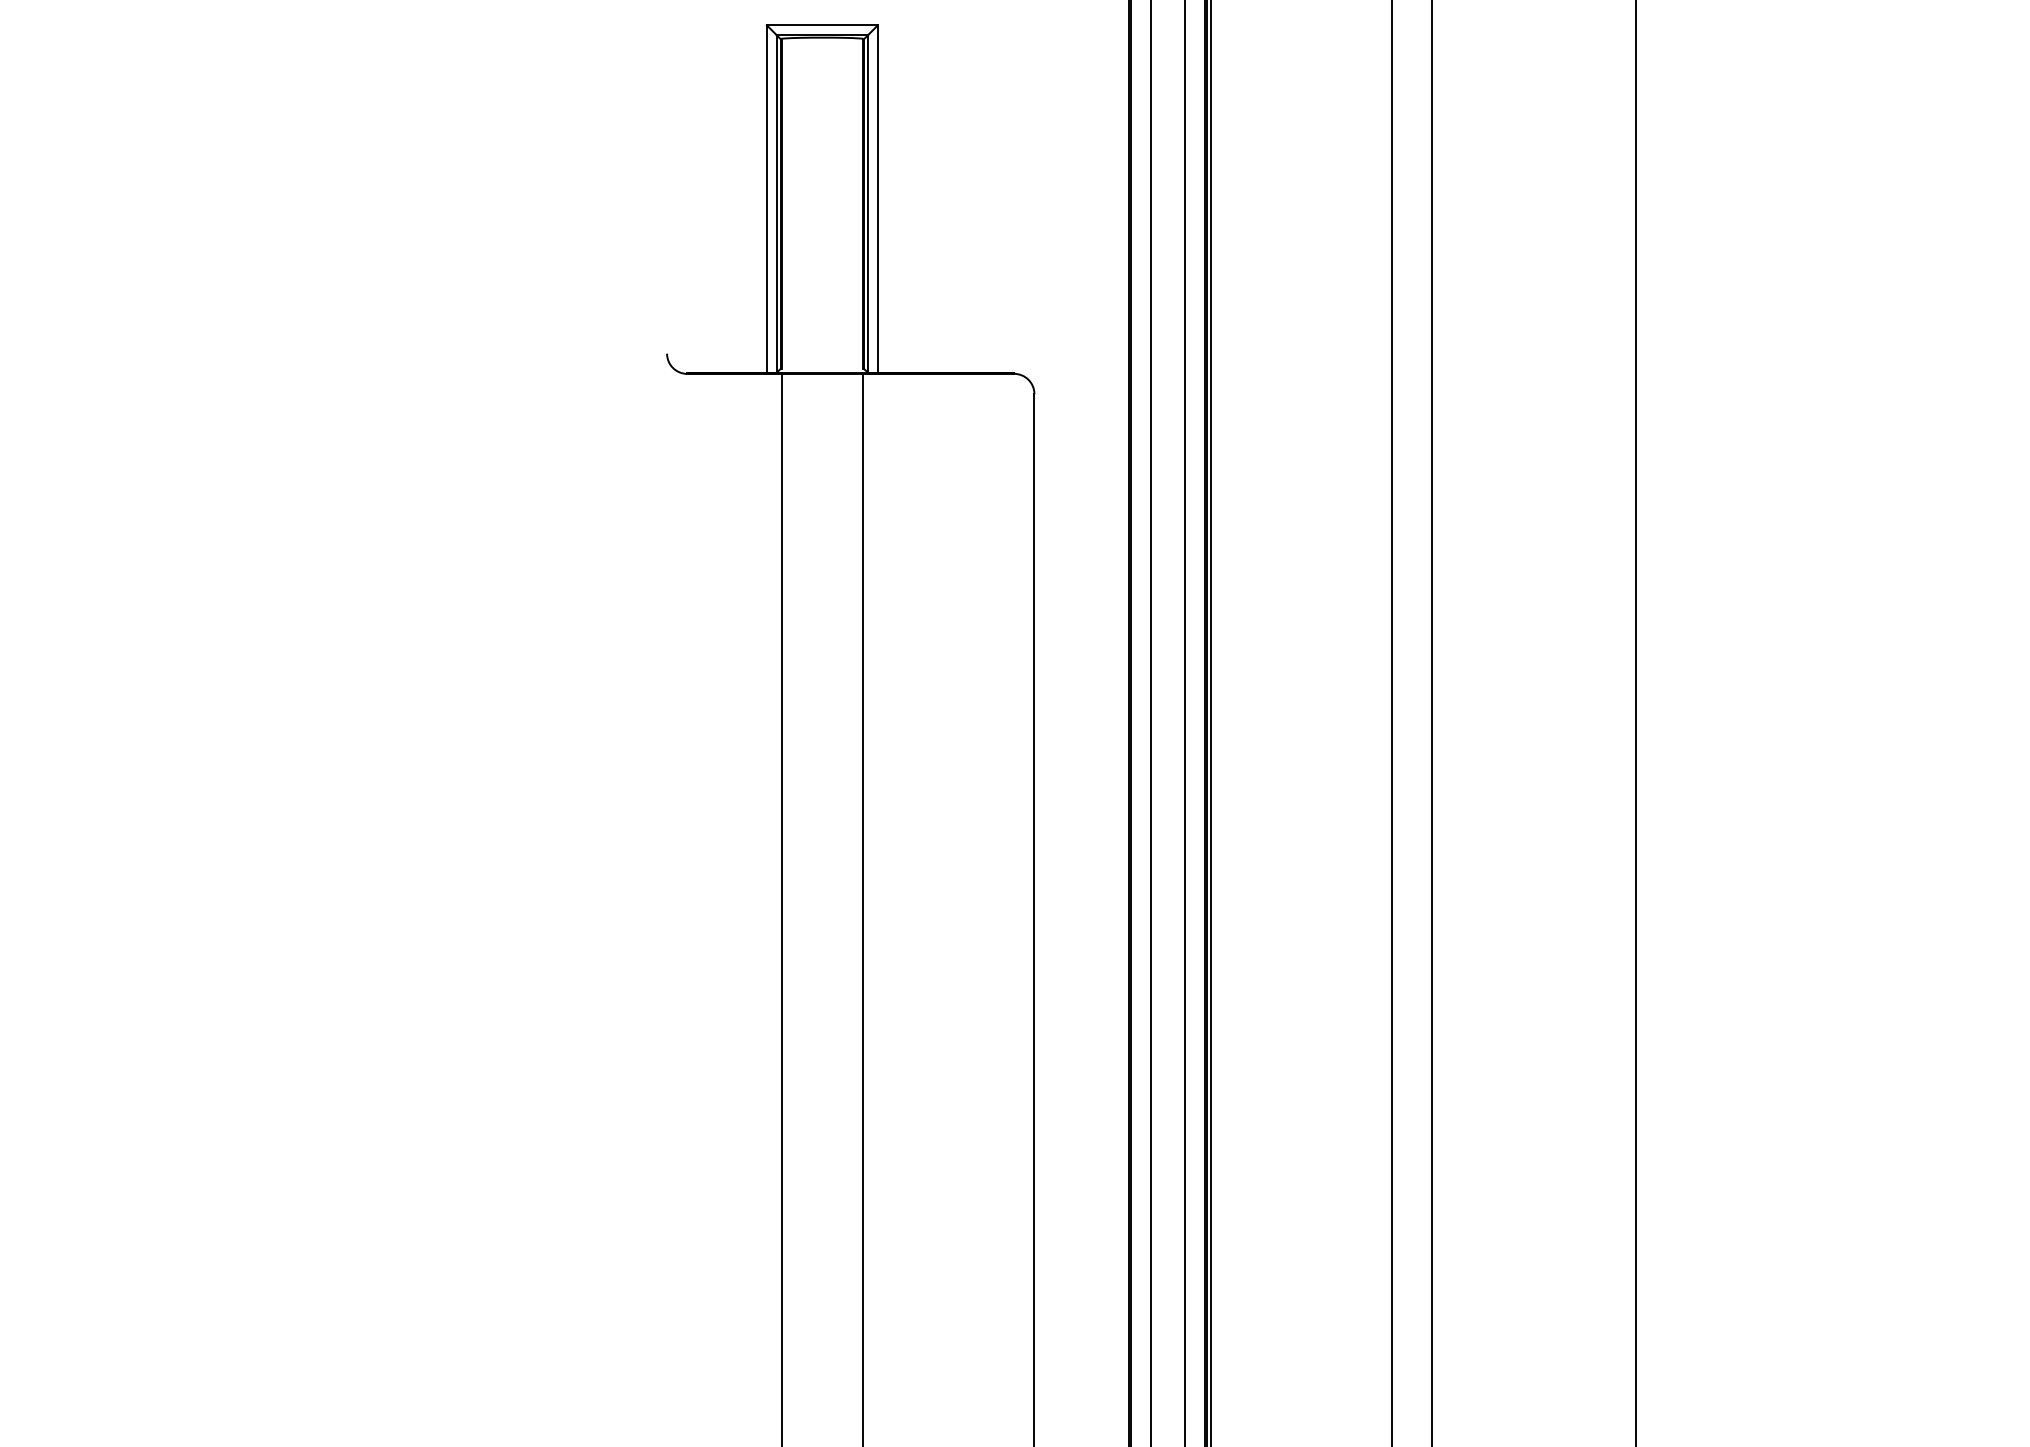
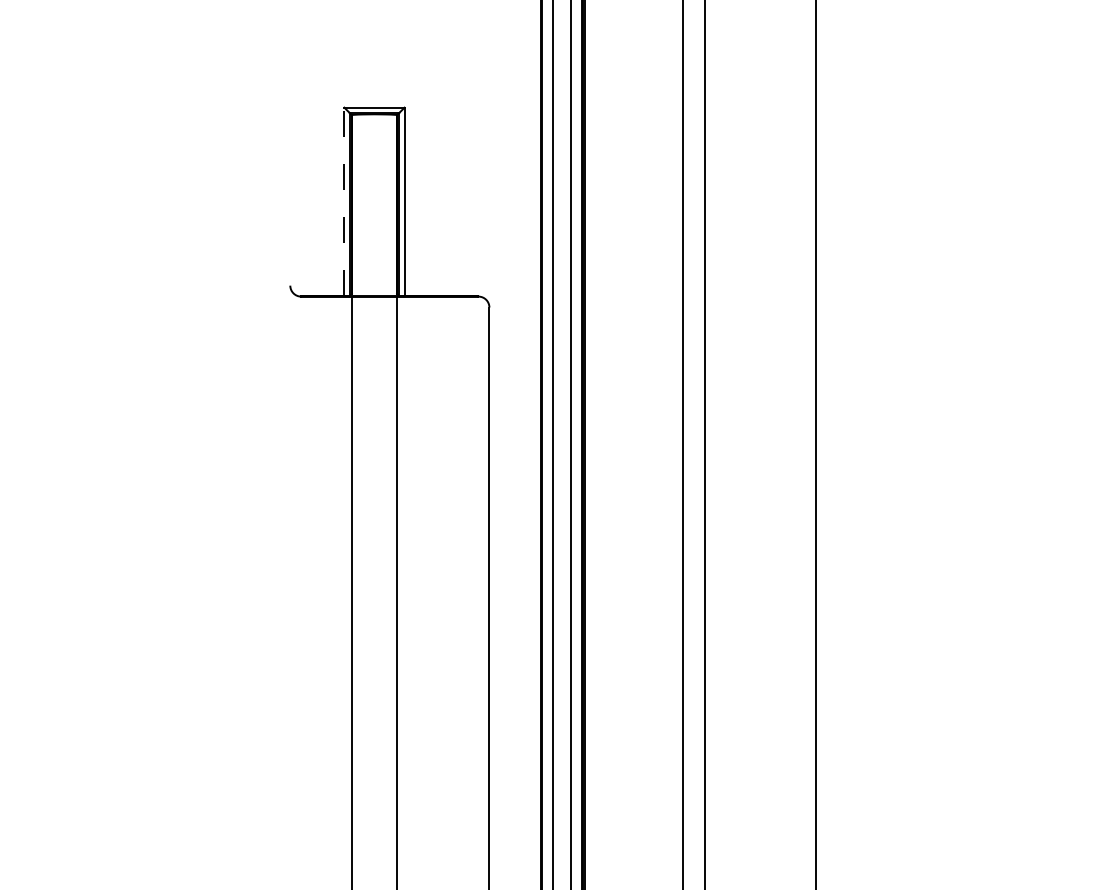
line: (767, 198) -> (344, 201), solid -> dashed

